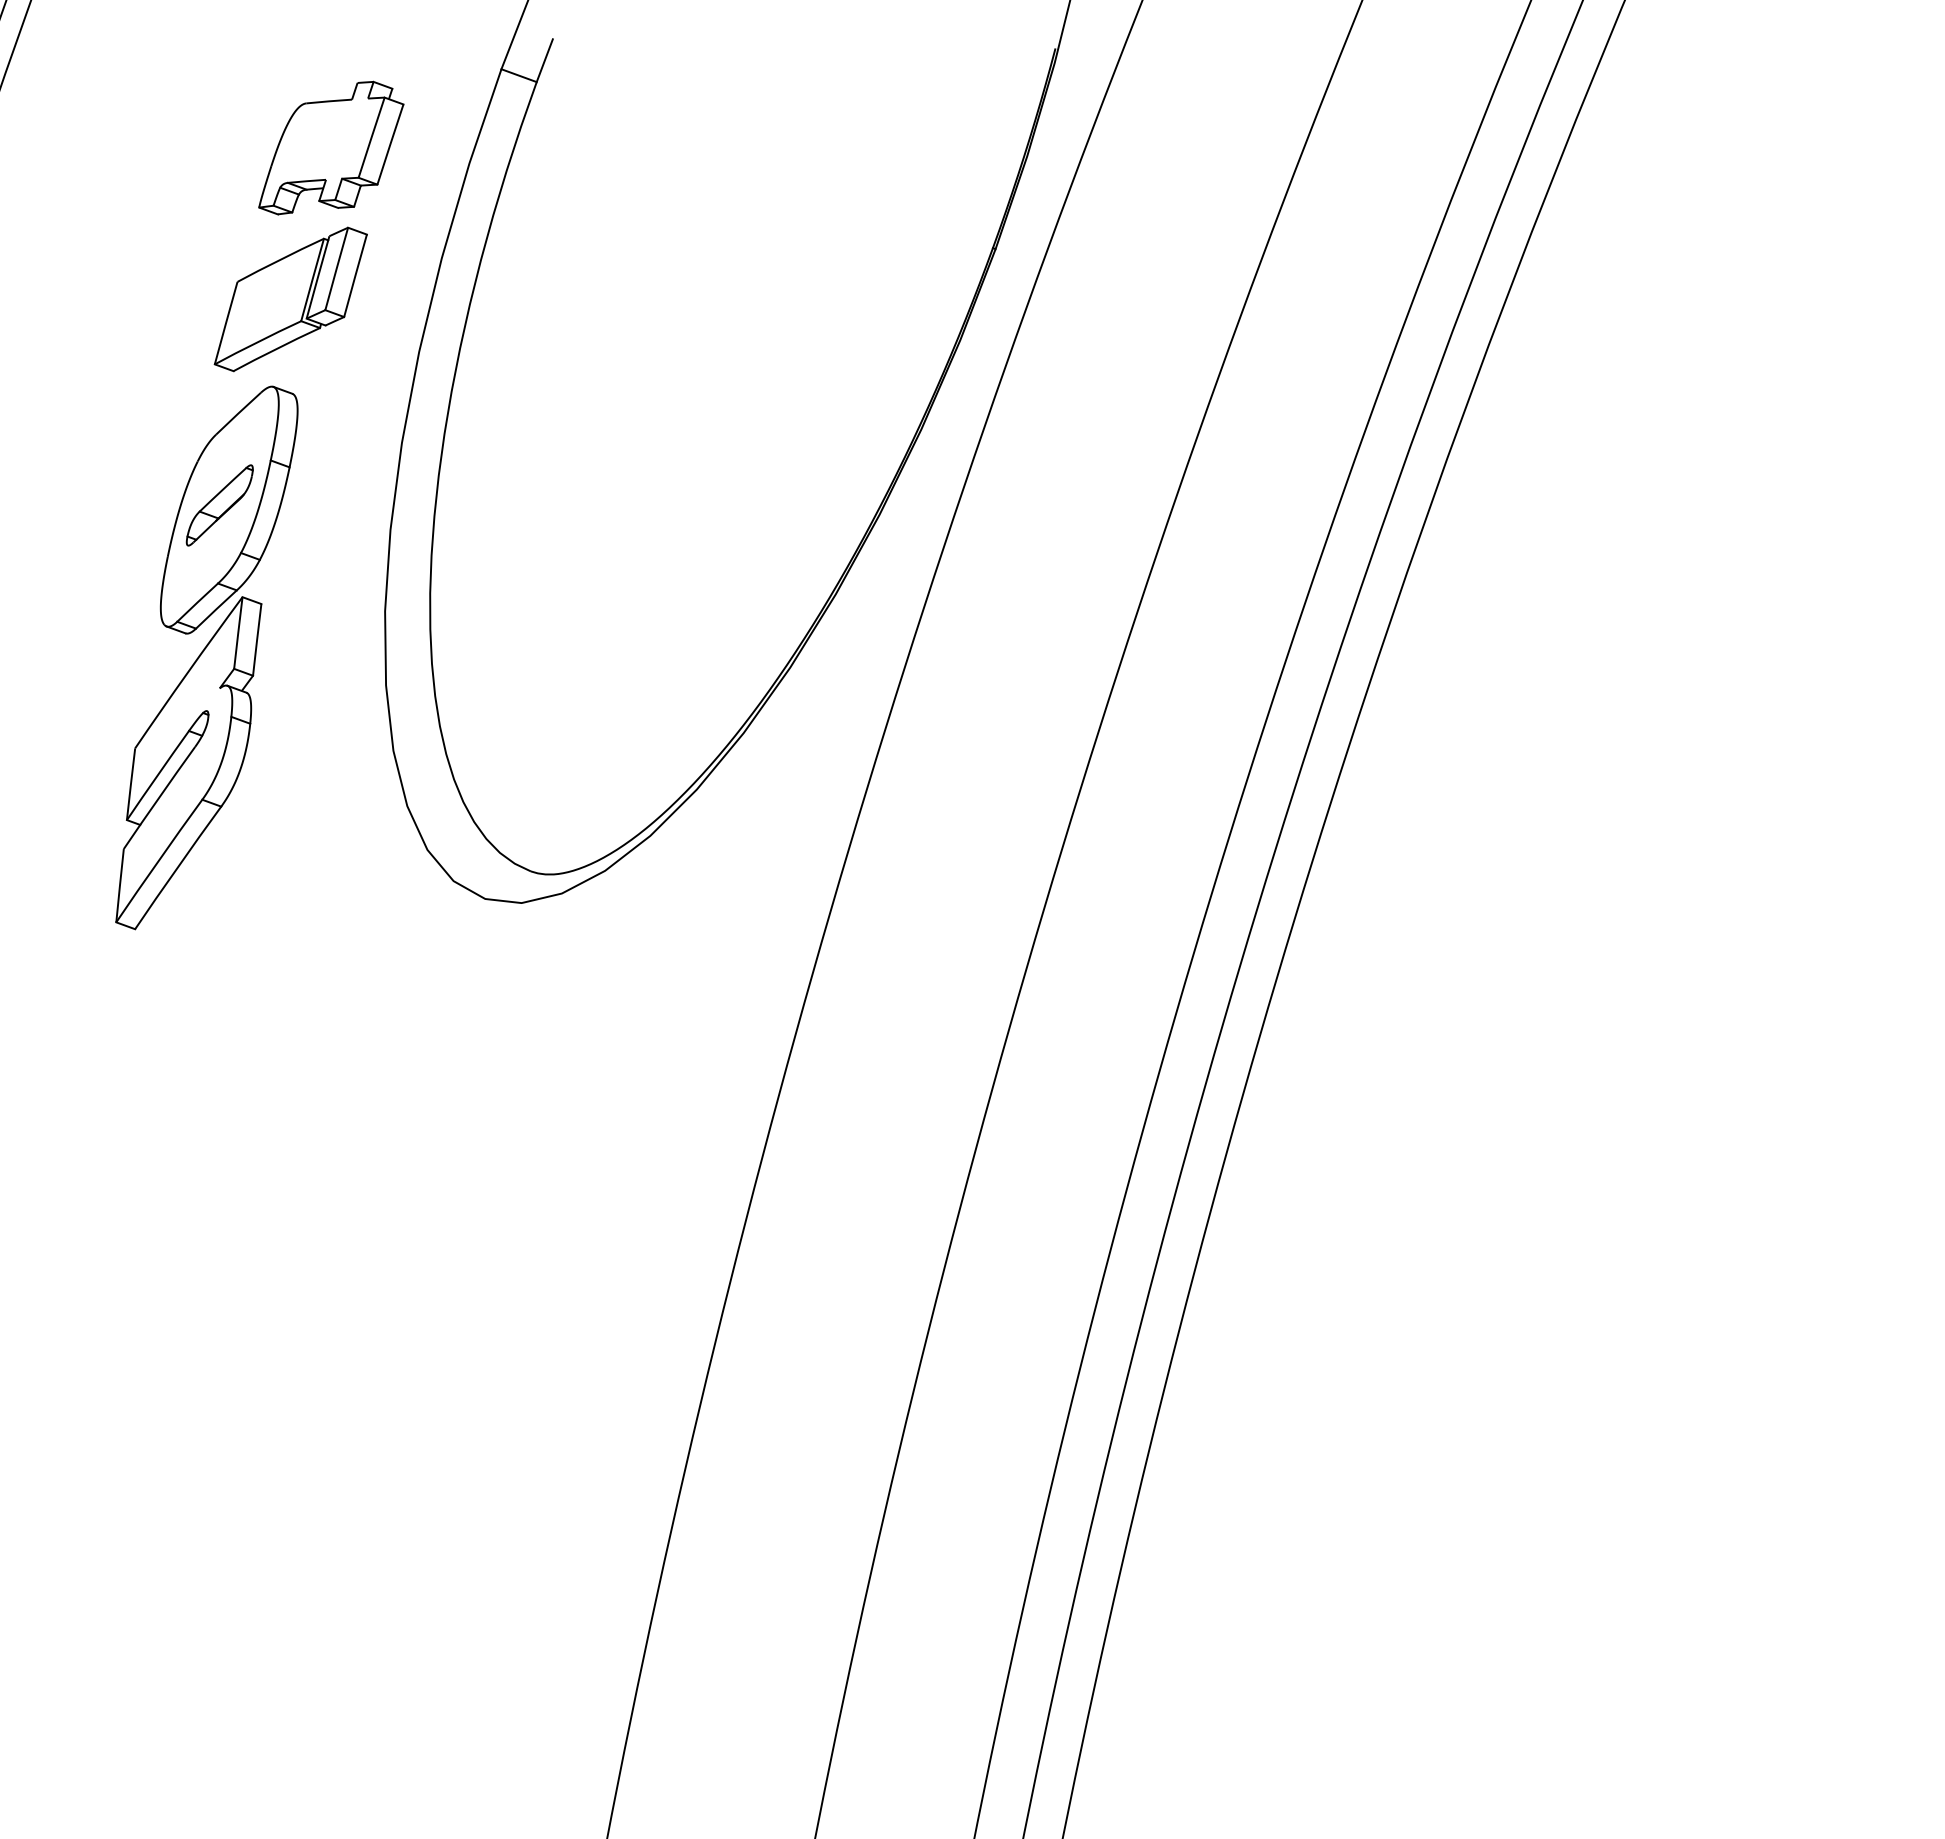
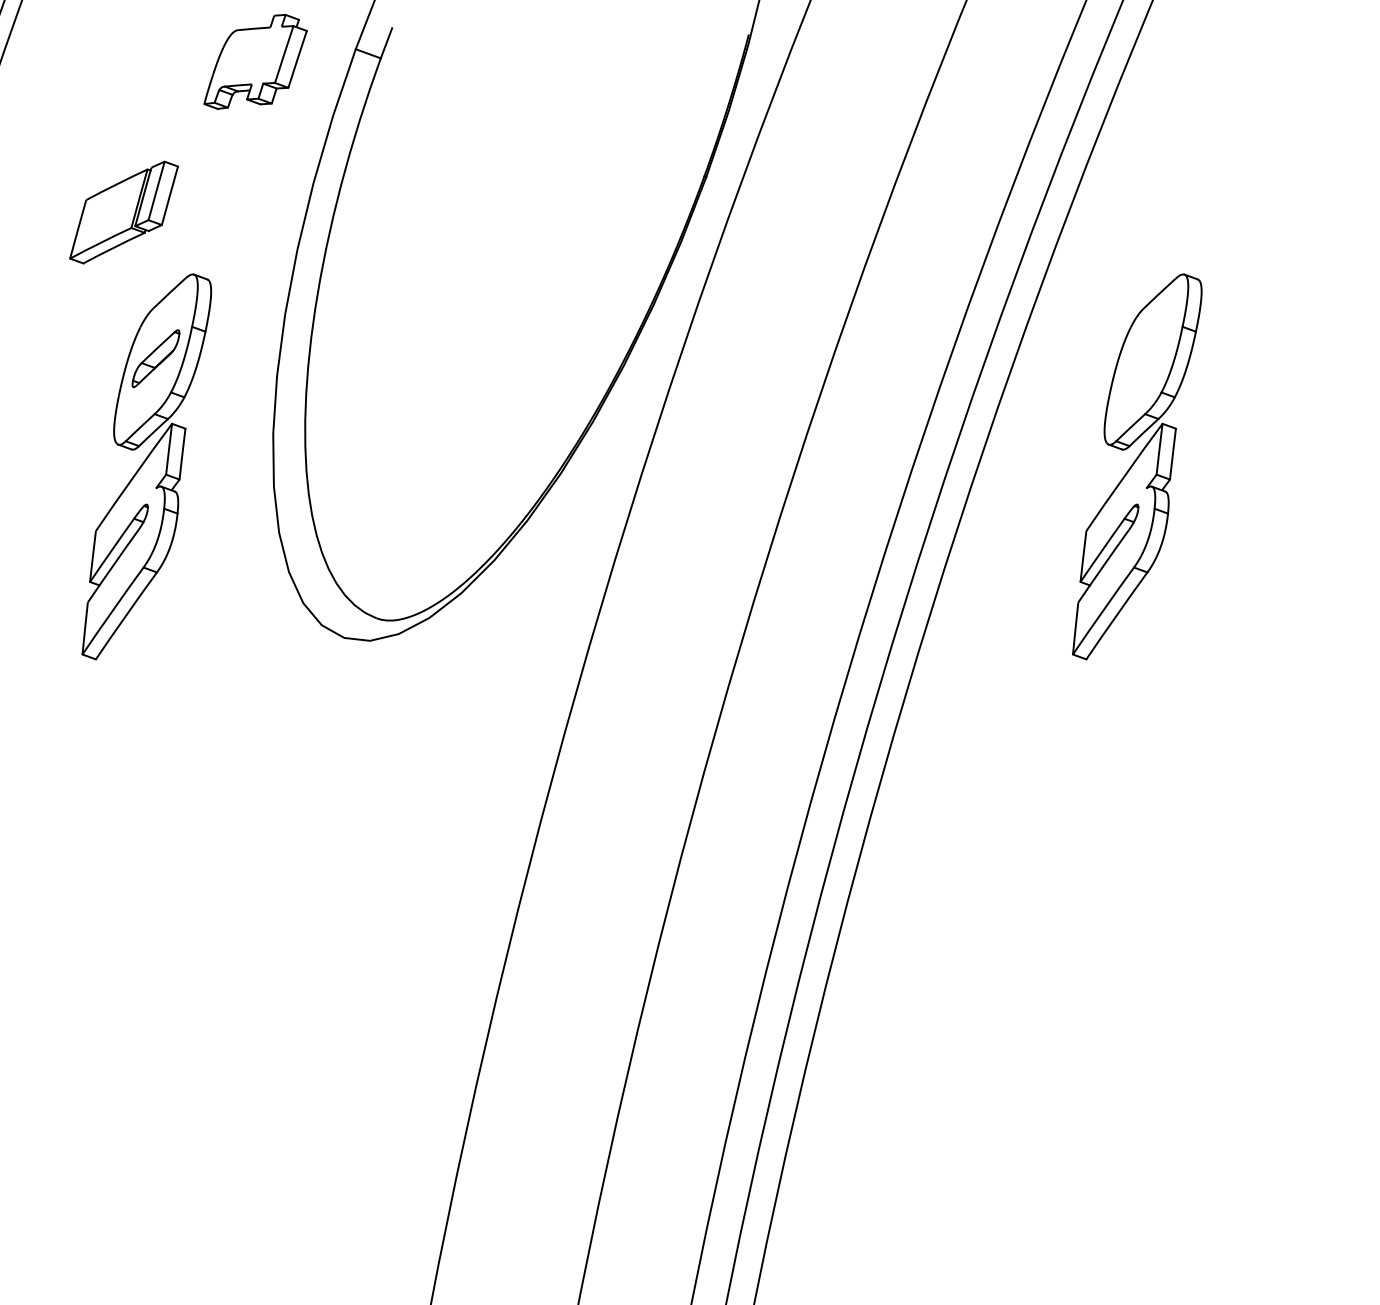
part: (331, 147) -> (255, 61), moved
part: (290, 299) -> (123, 212), moved
part: (1602, 657) -> (1136, 466), added

